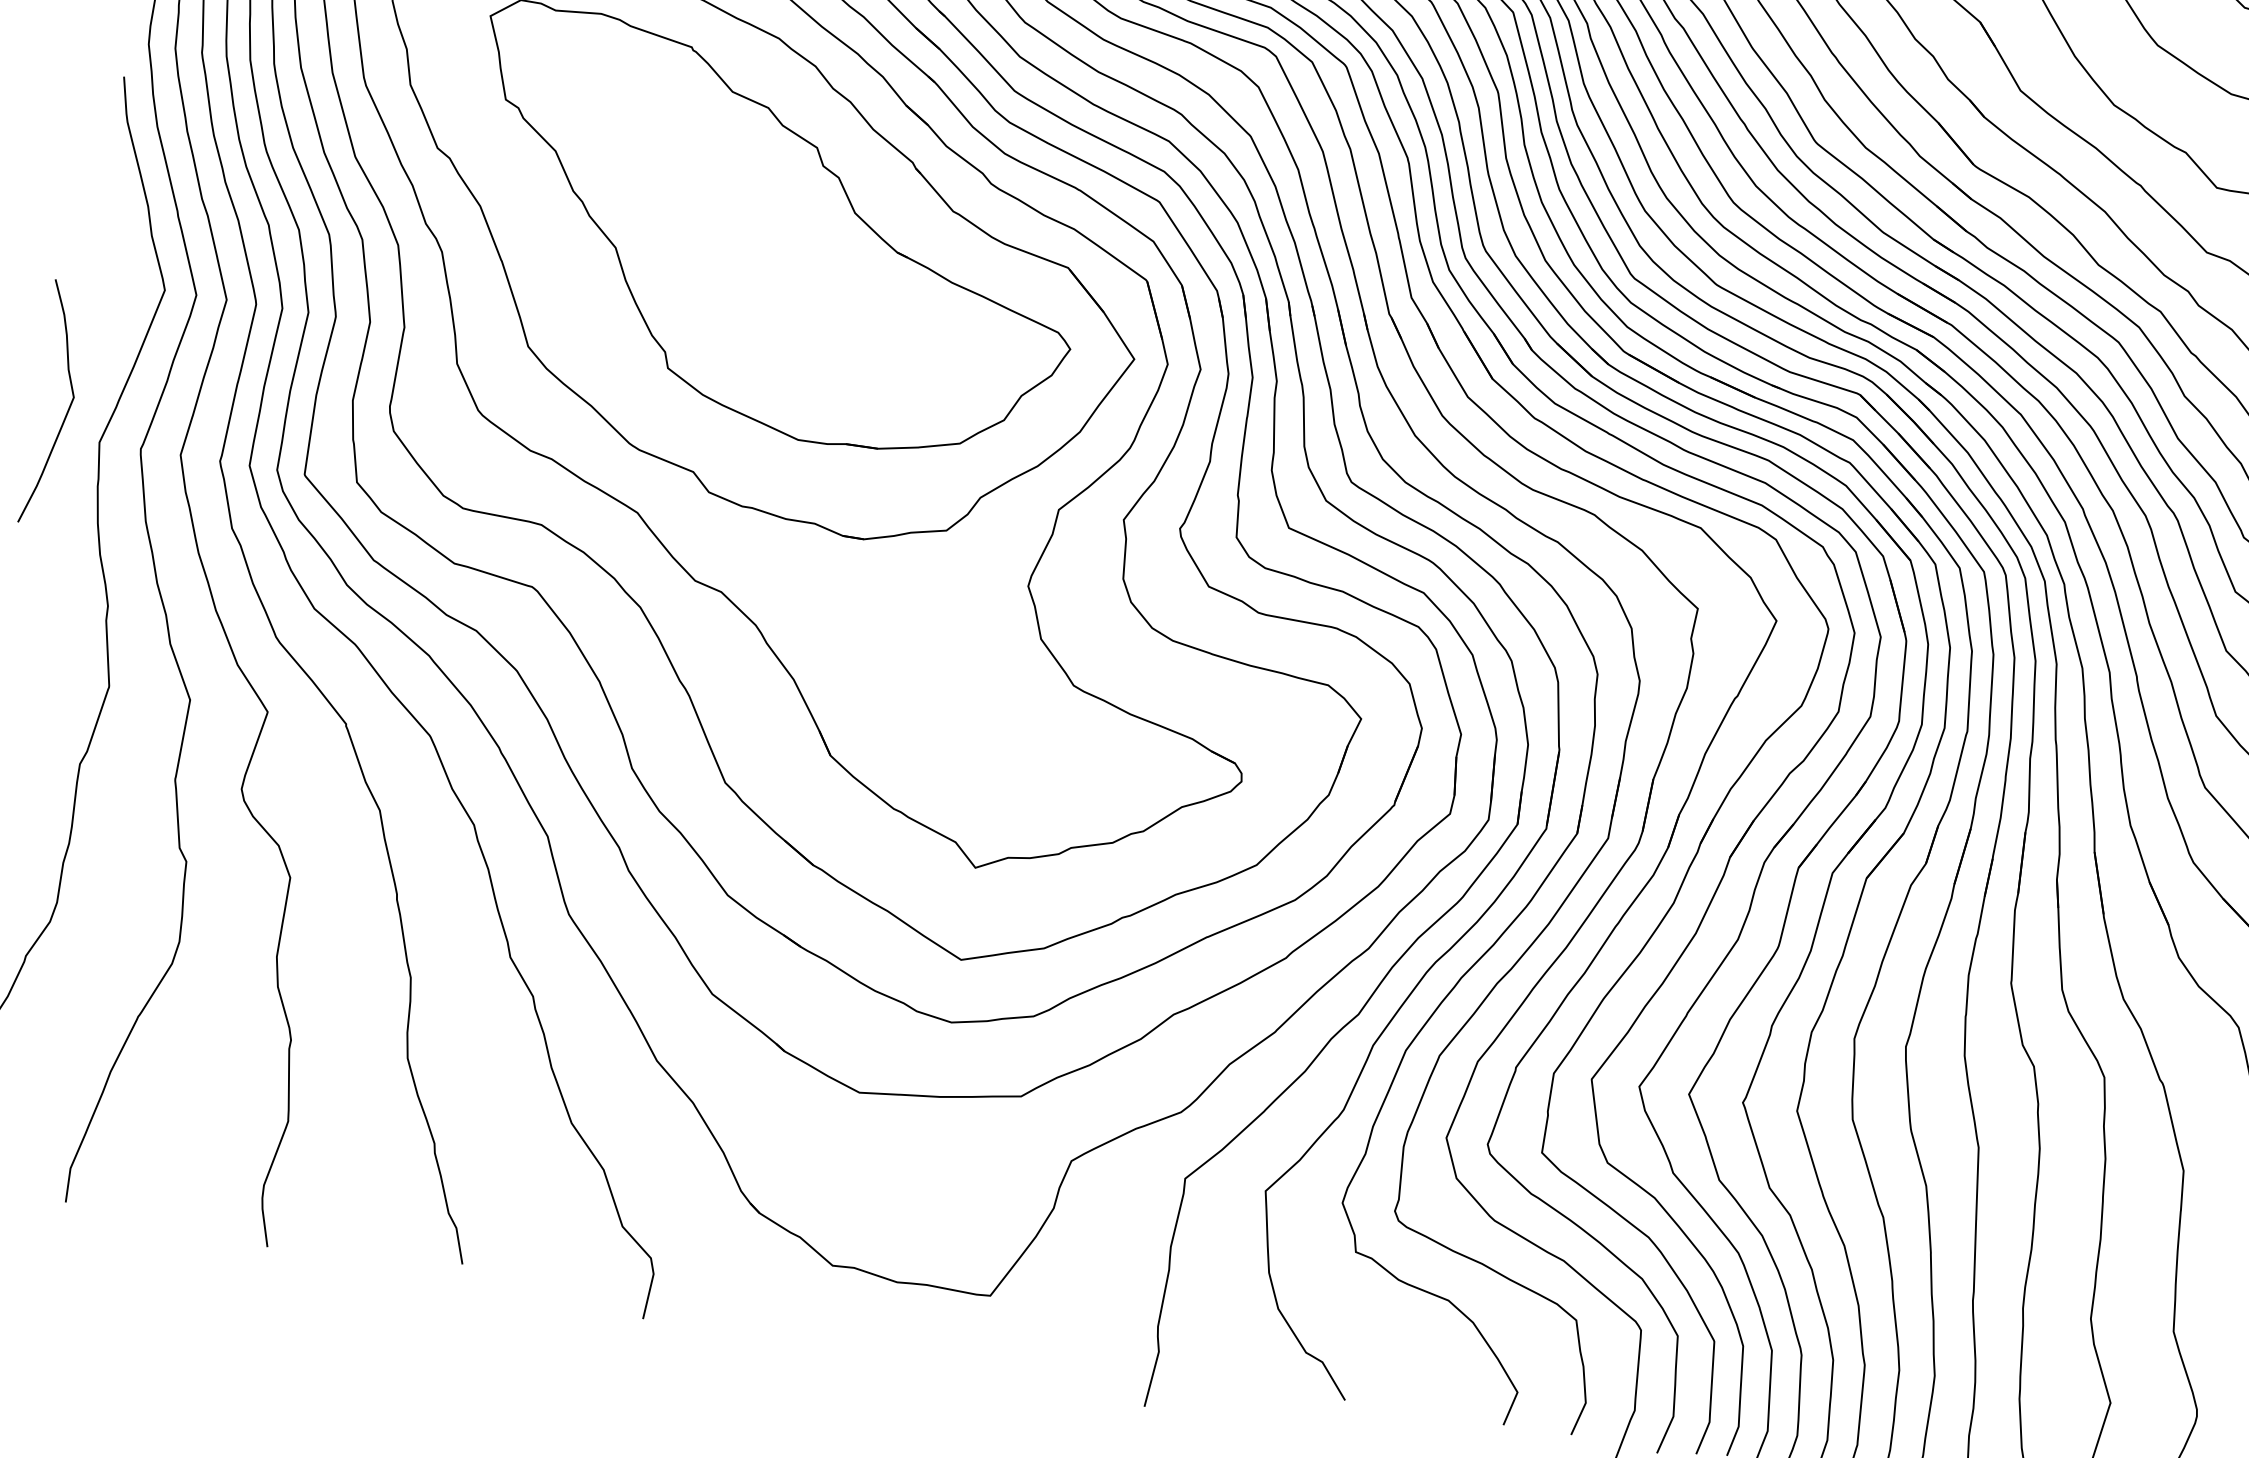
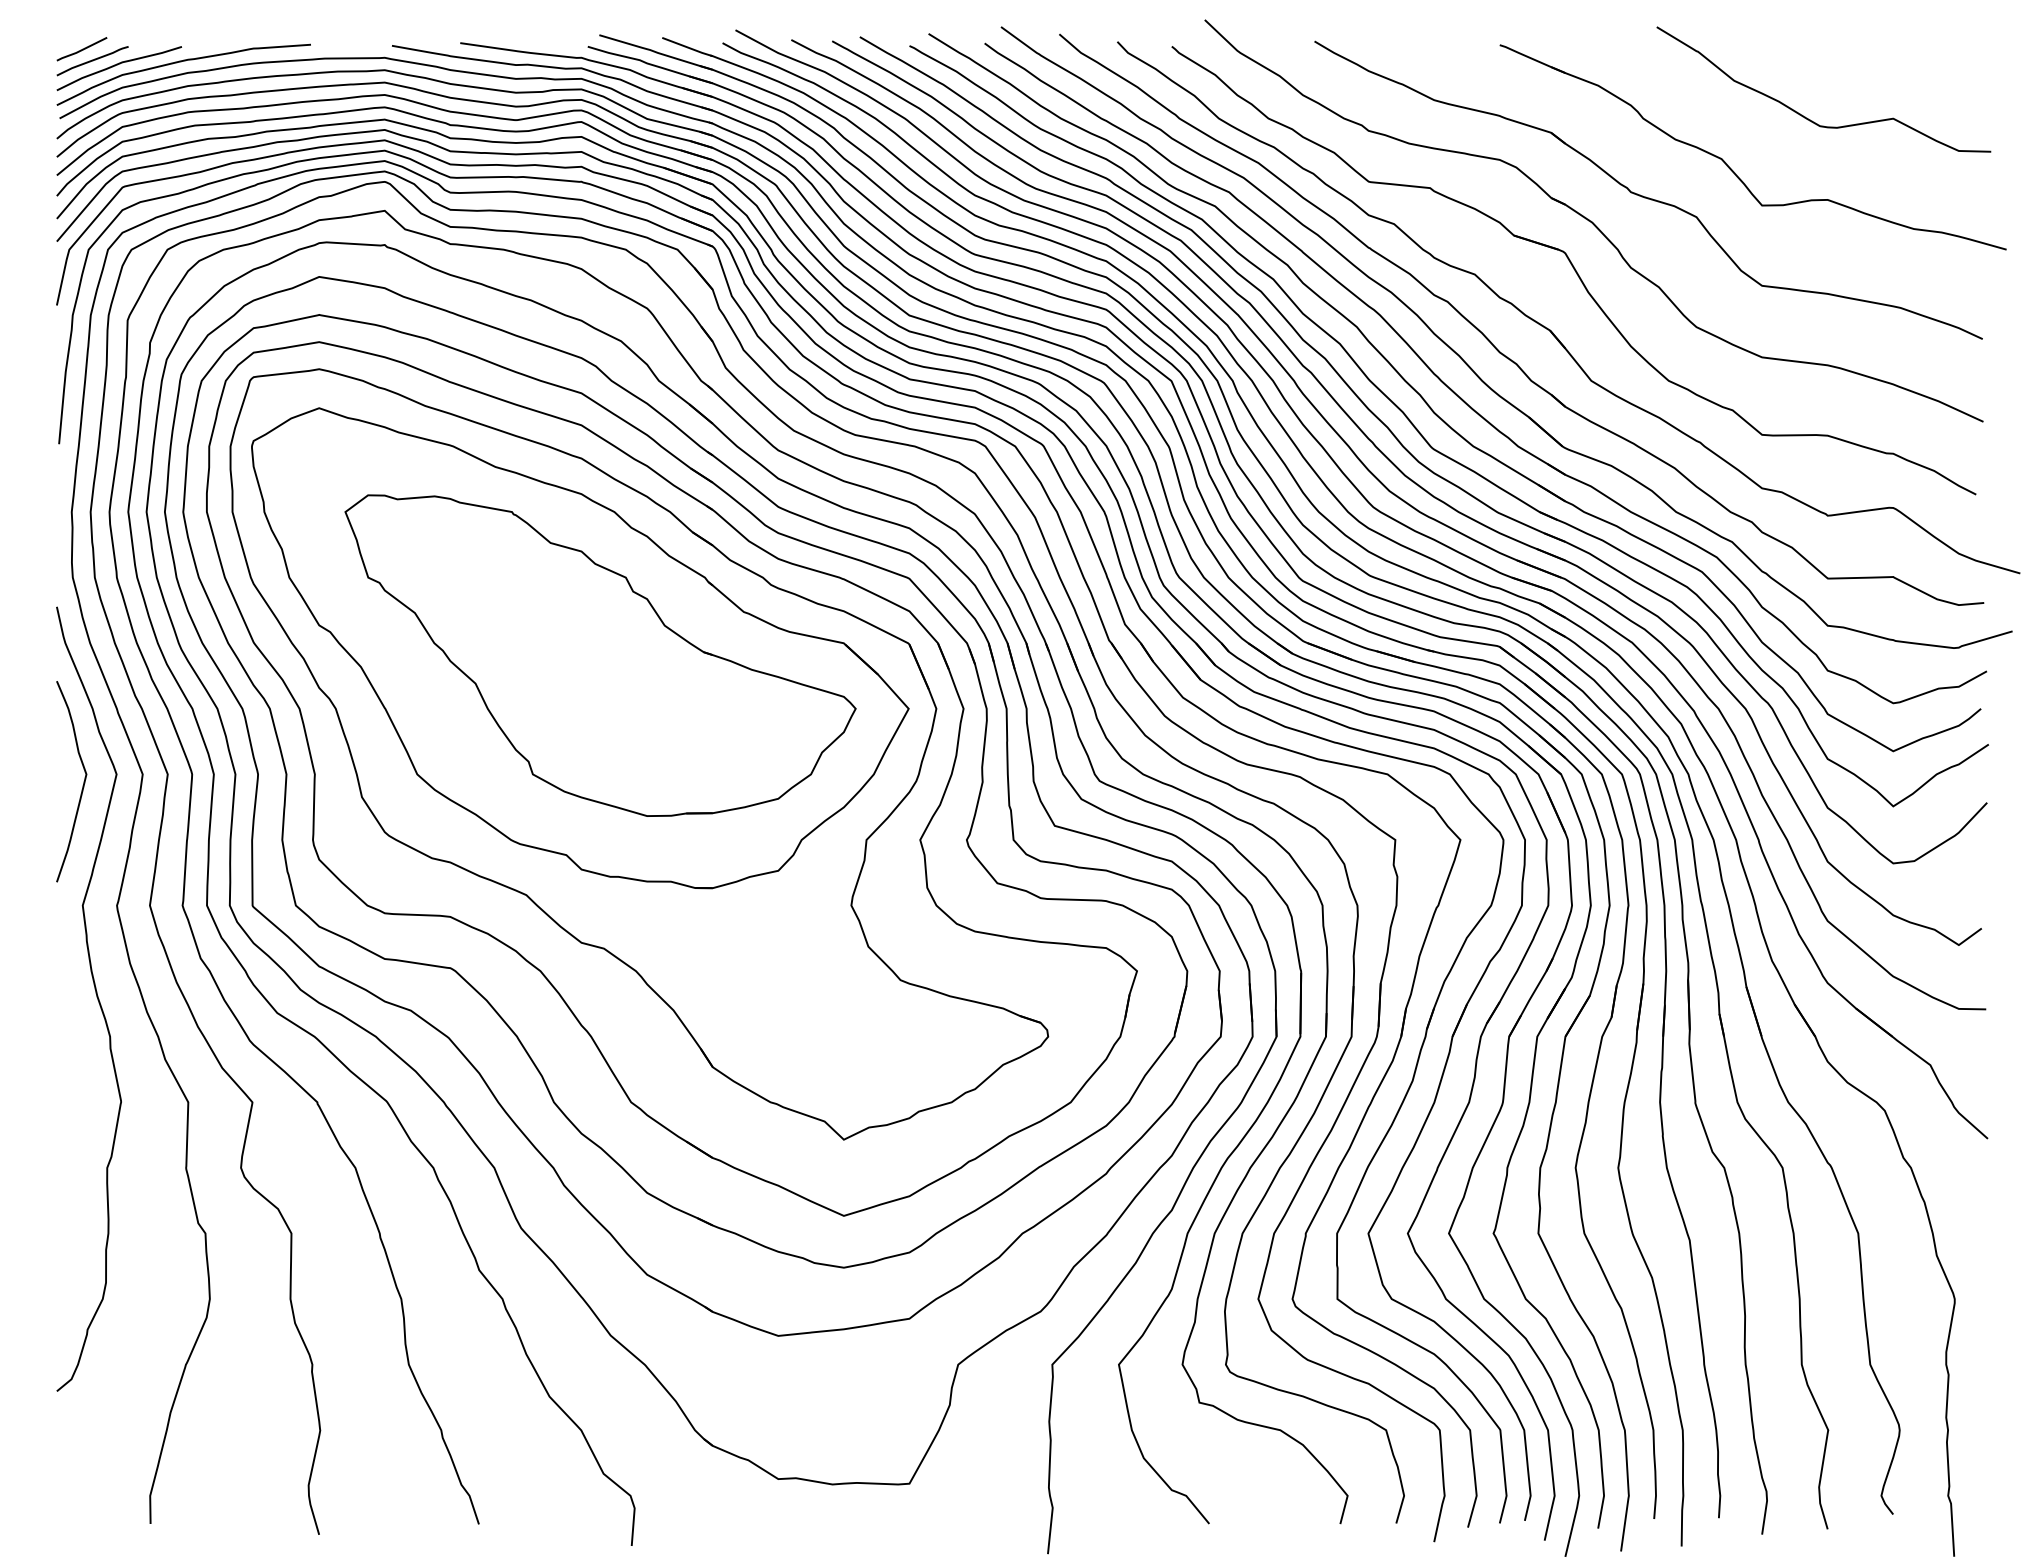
curve: (67, 410) -> (82, 785), moved

